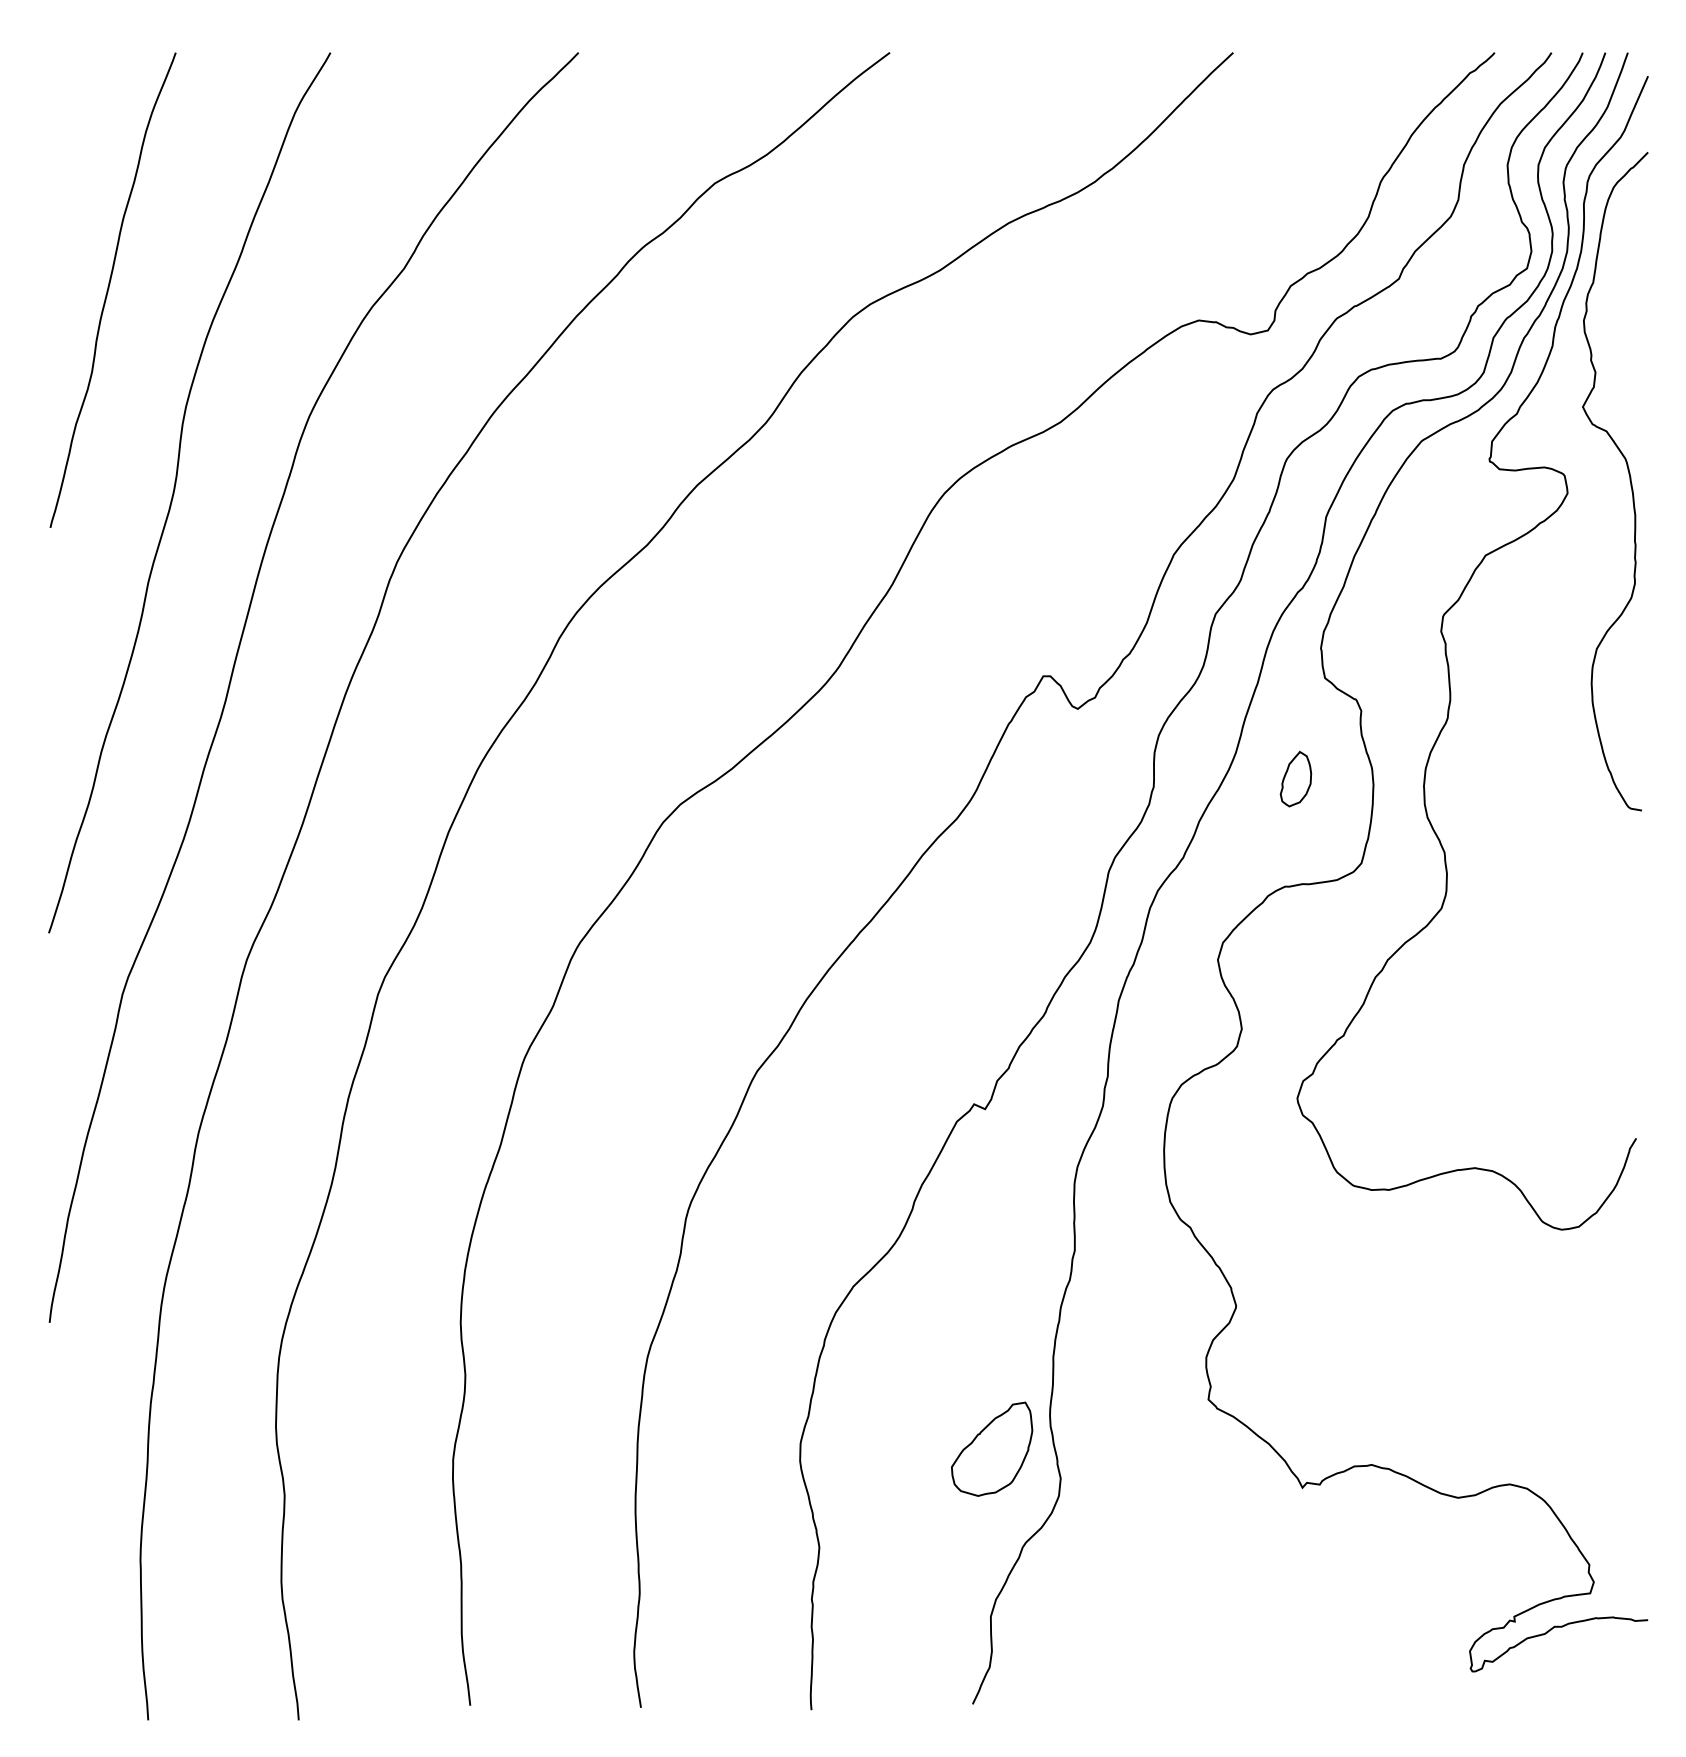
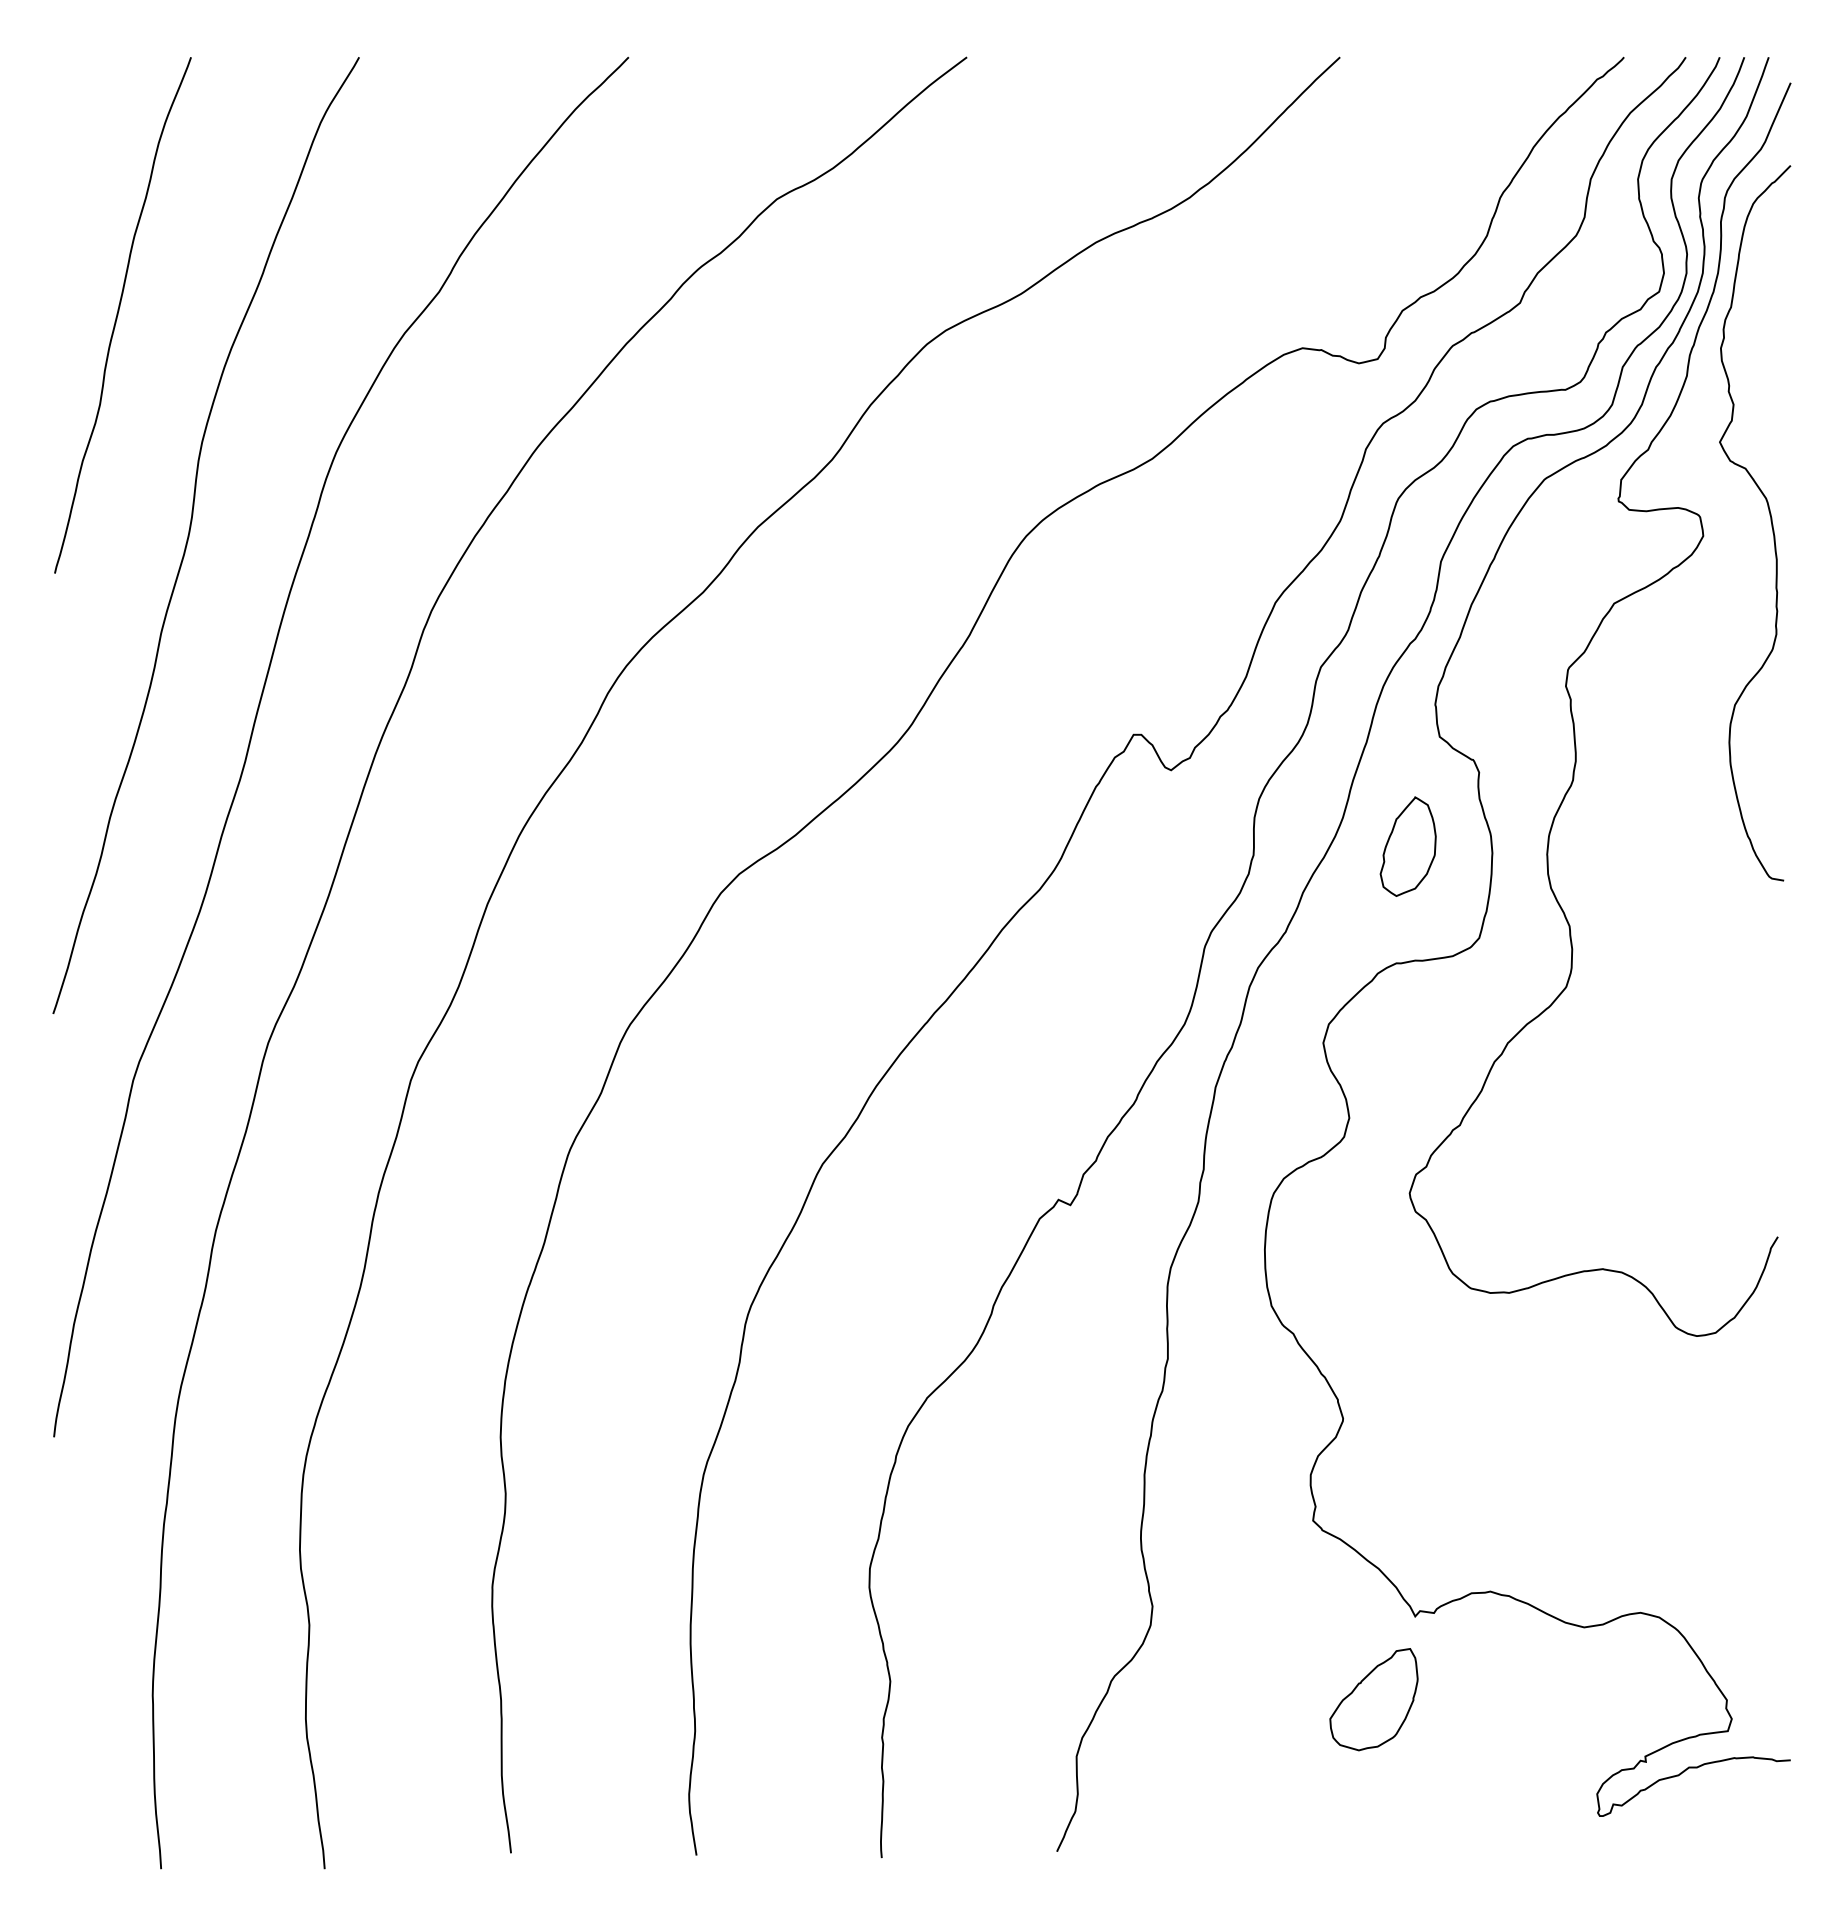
part: (1295, 779) -> (1407, 846), size x1.67
part: (991, 1449) -> (1373, 1699), moved

